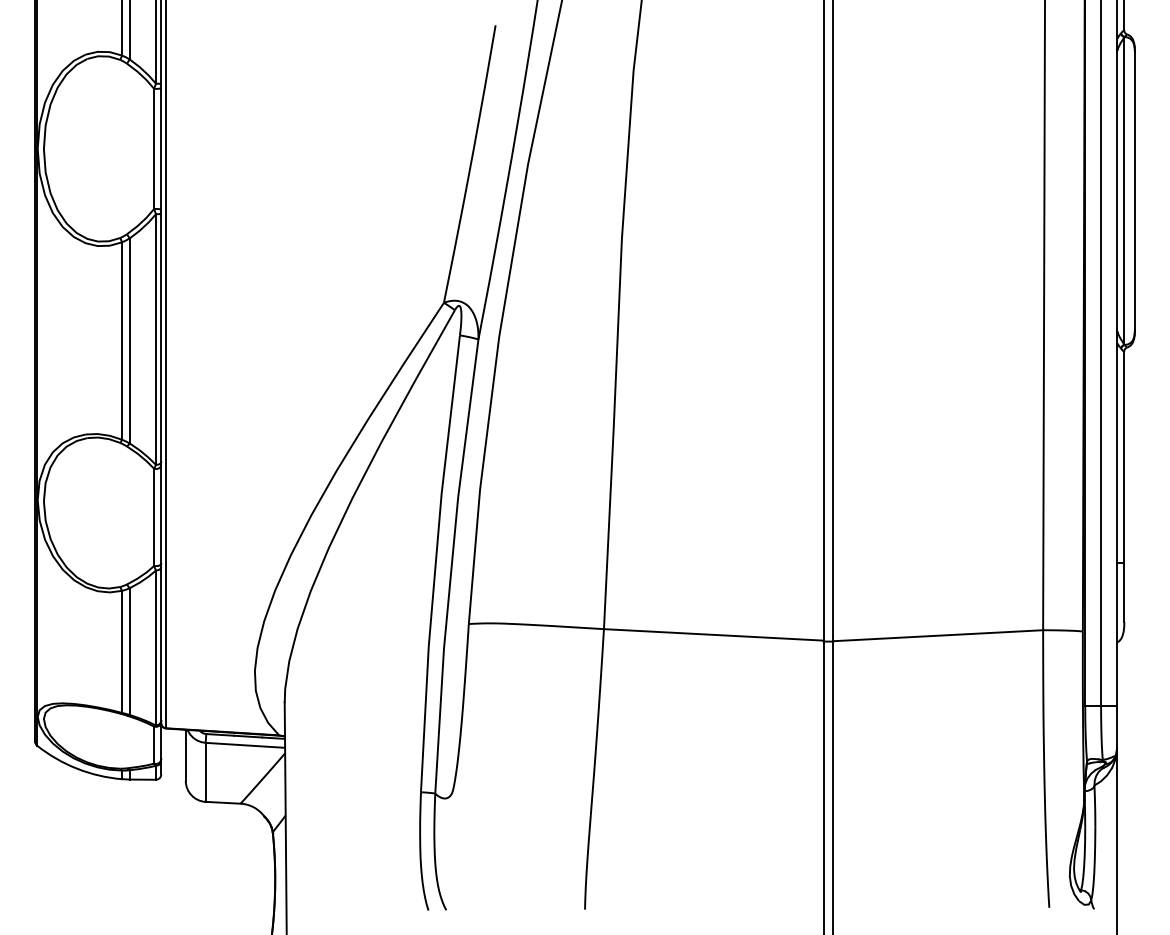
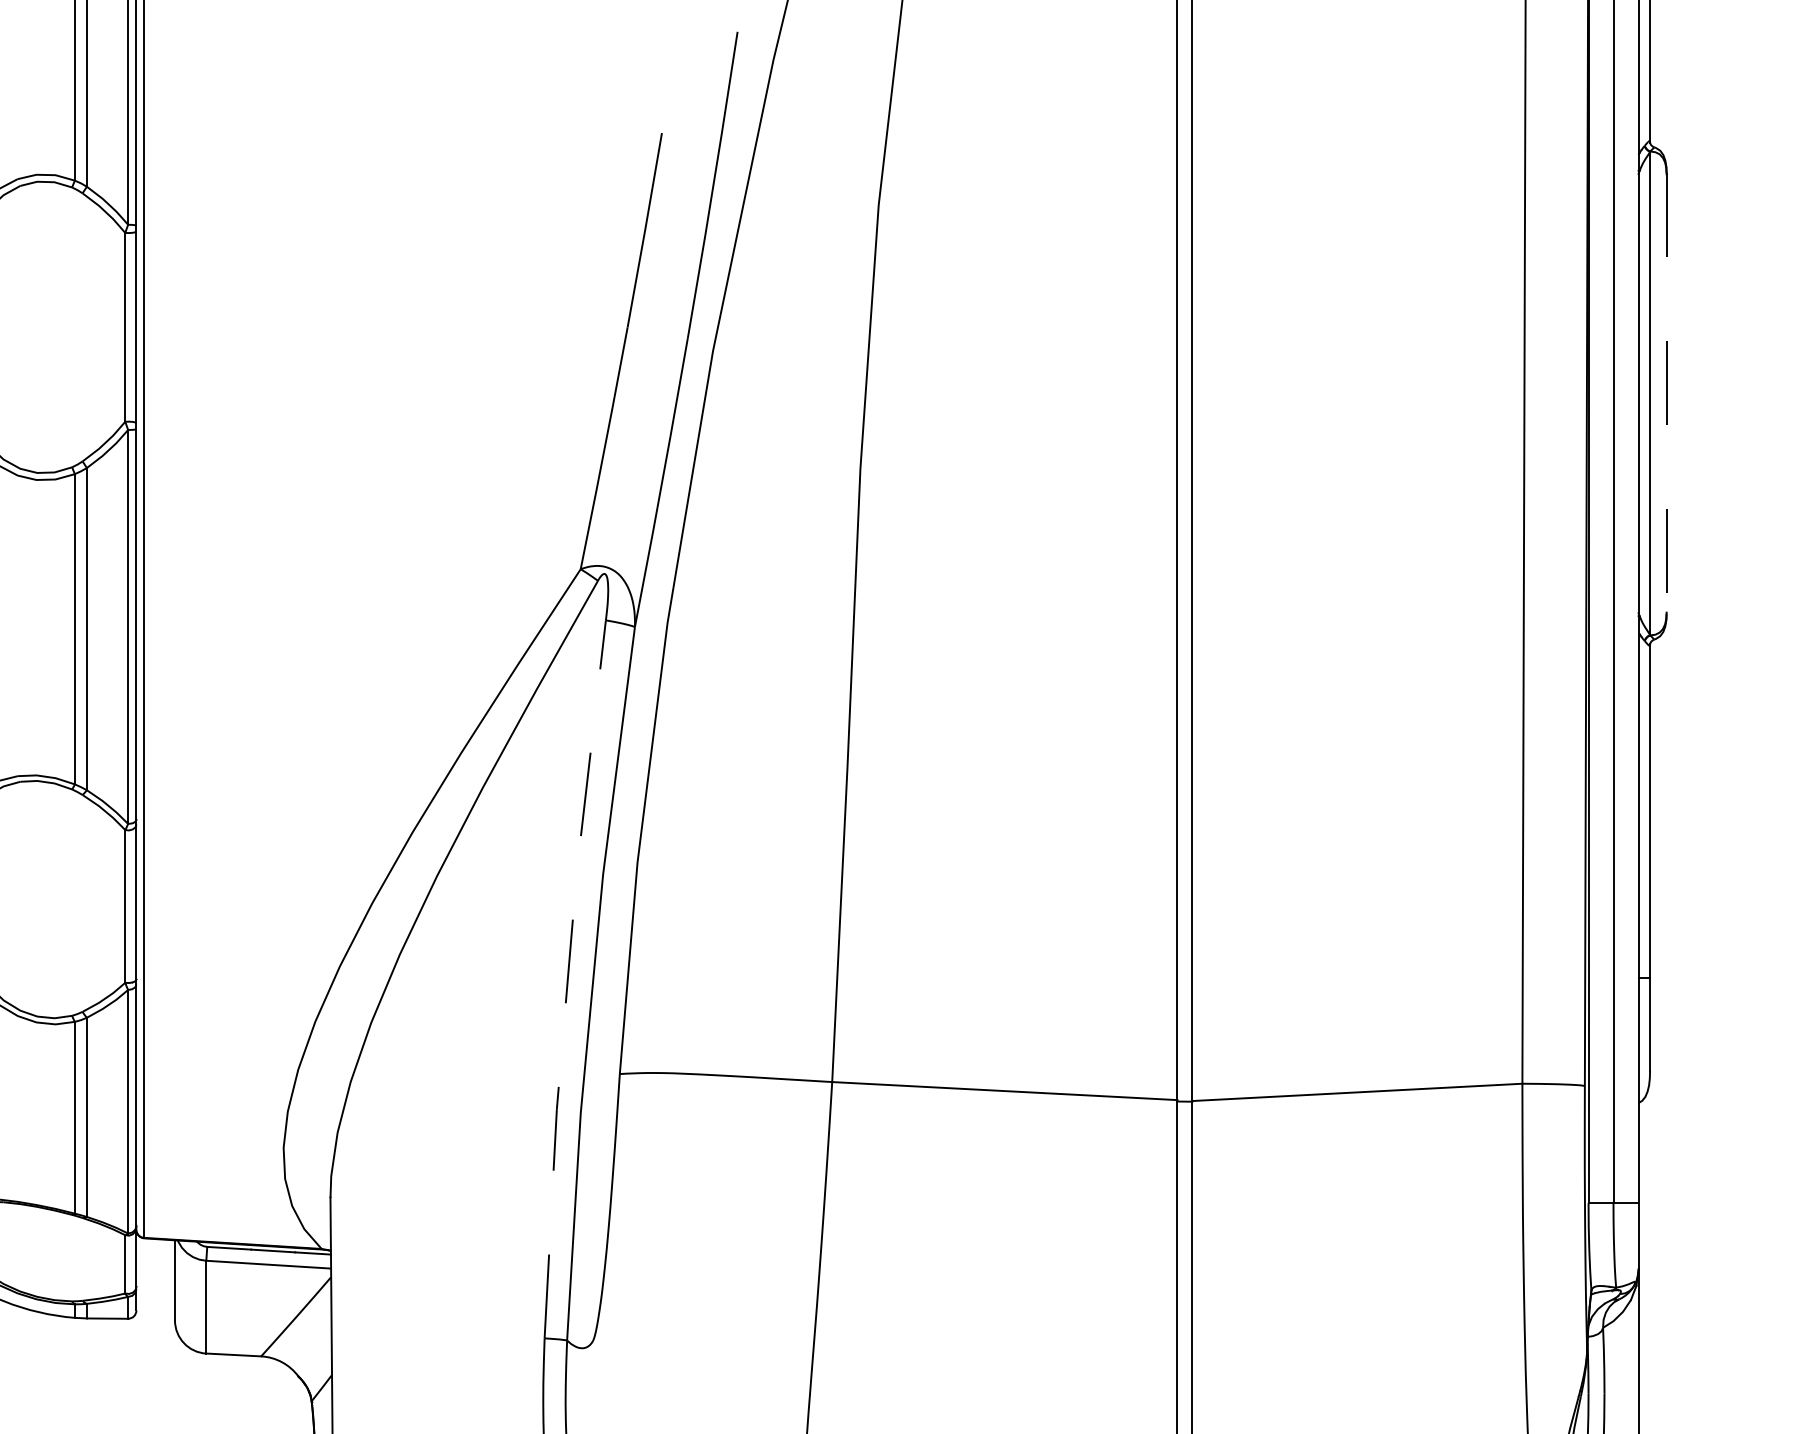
line: (1134, 191) -> (1666, 394), solid -> dashed
line: (435, 563) -> (567, 978), solid -> dashed

